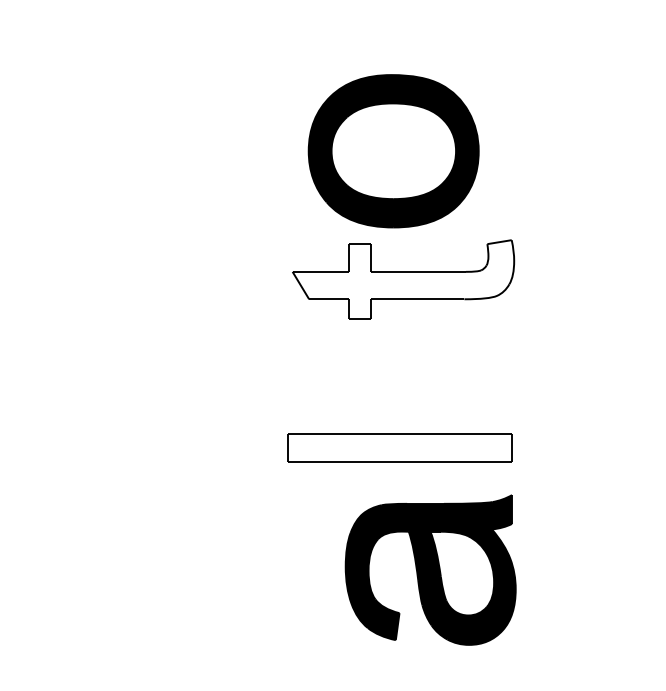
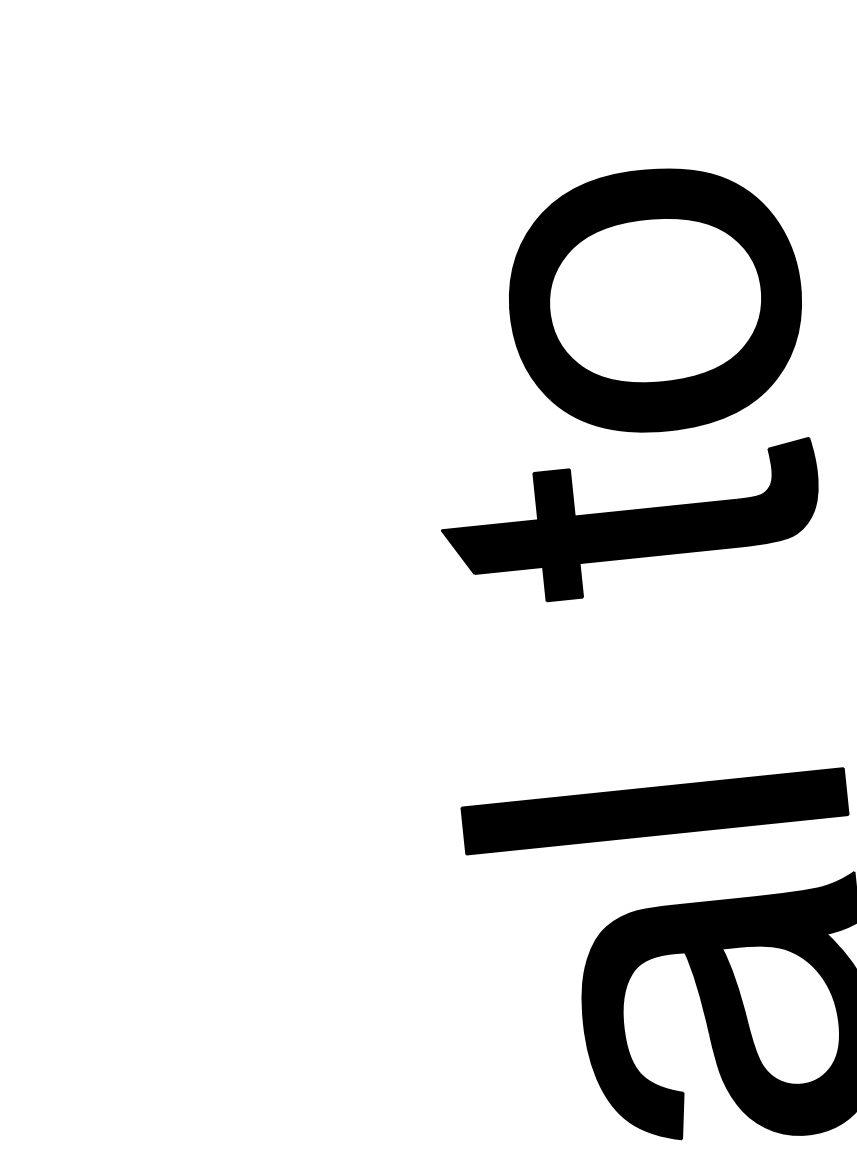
part: (393, 151) -> (655, 300), moved
fill: (403, 279) -> (631, 523), added
fill: (399, 447) -> (654, 810), added

